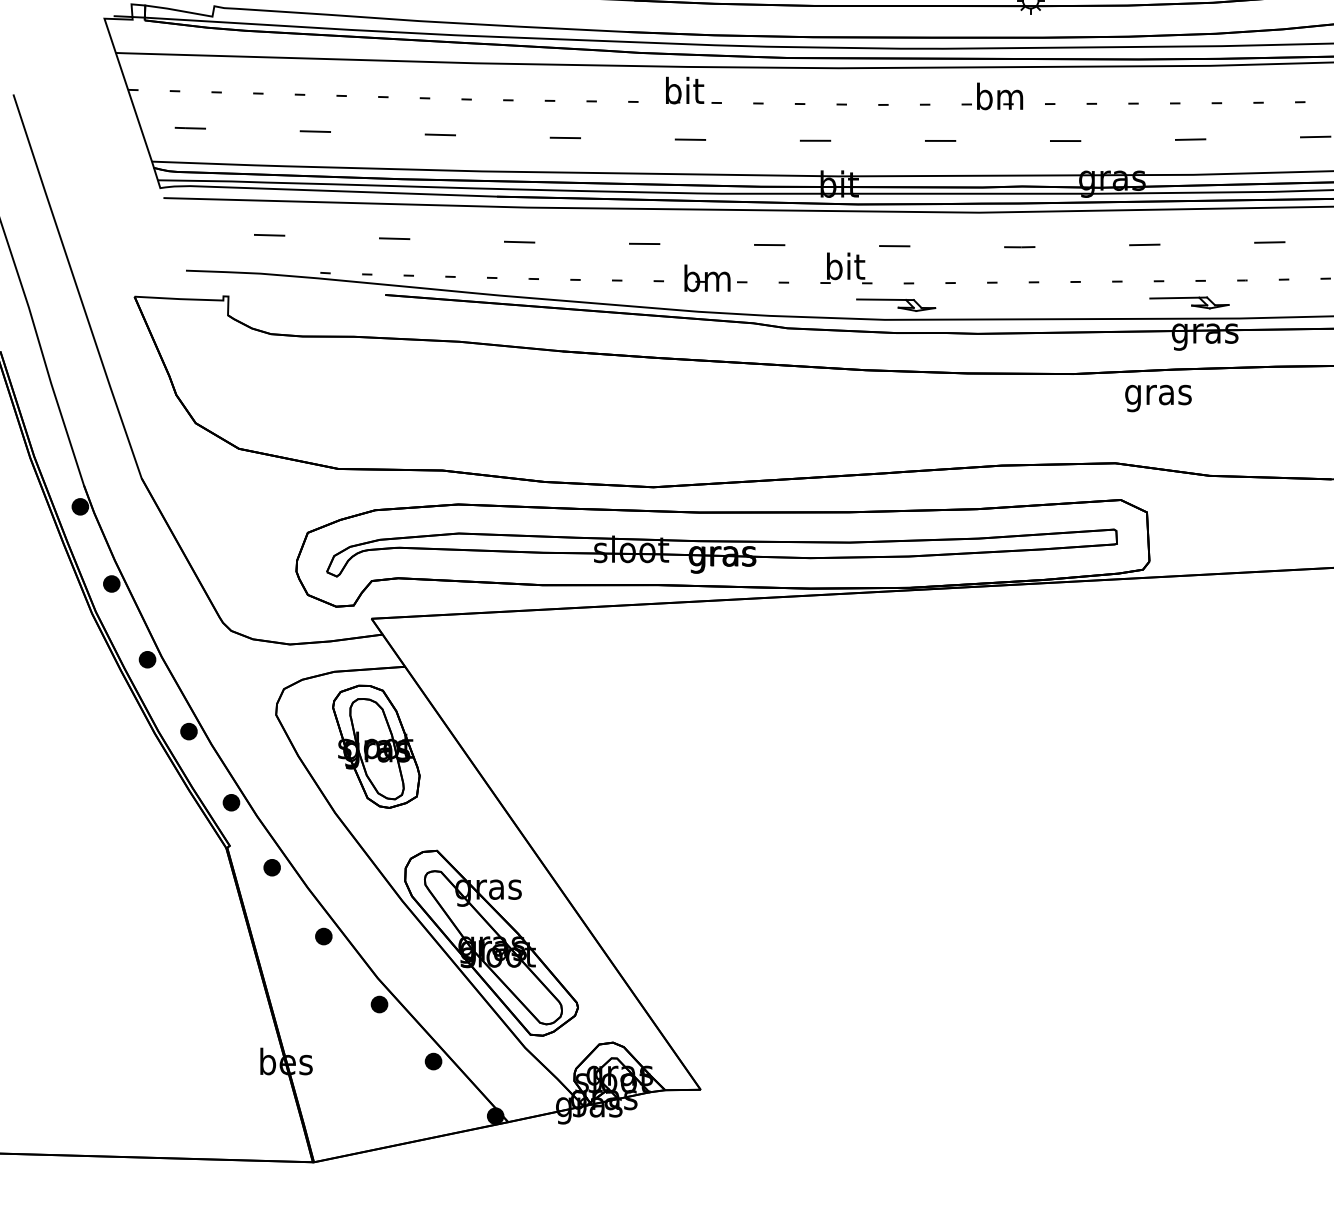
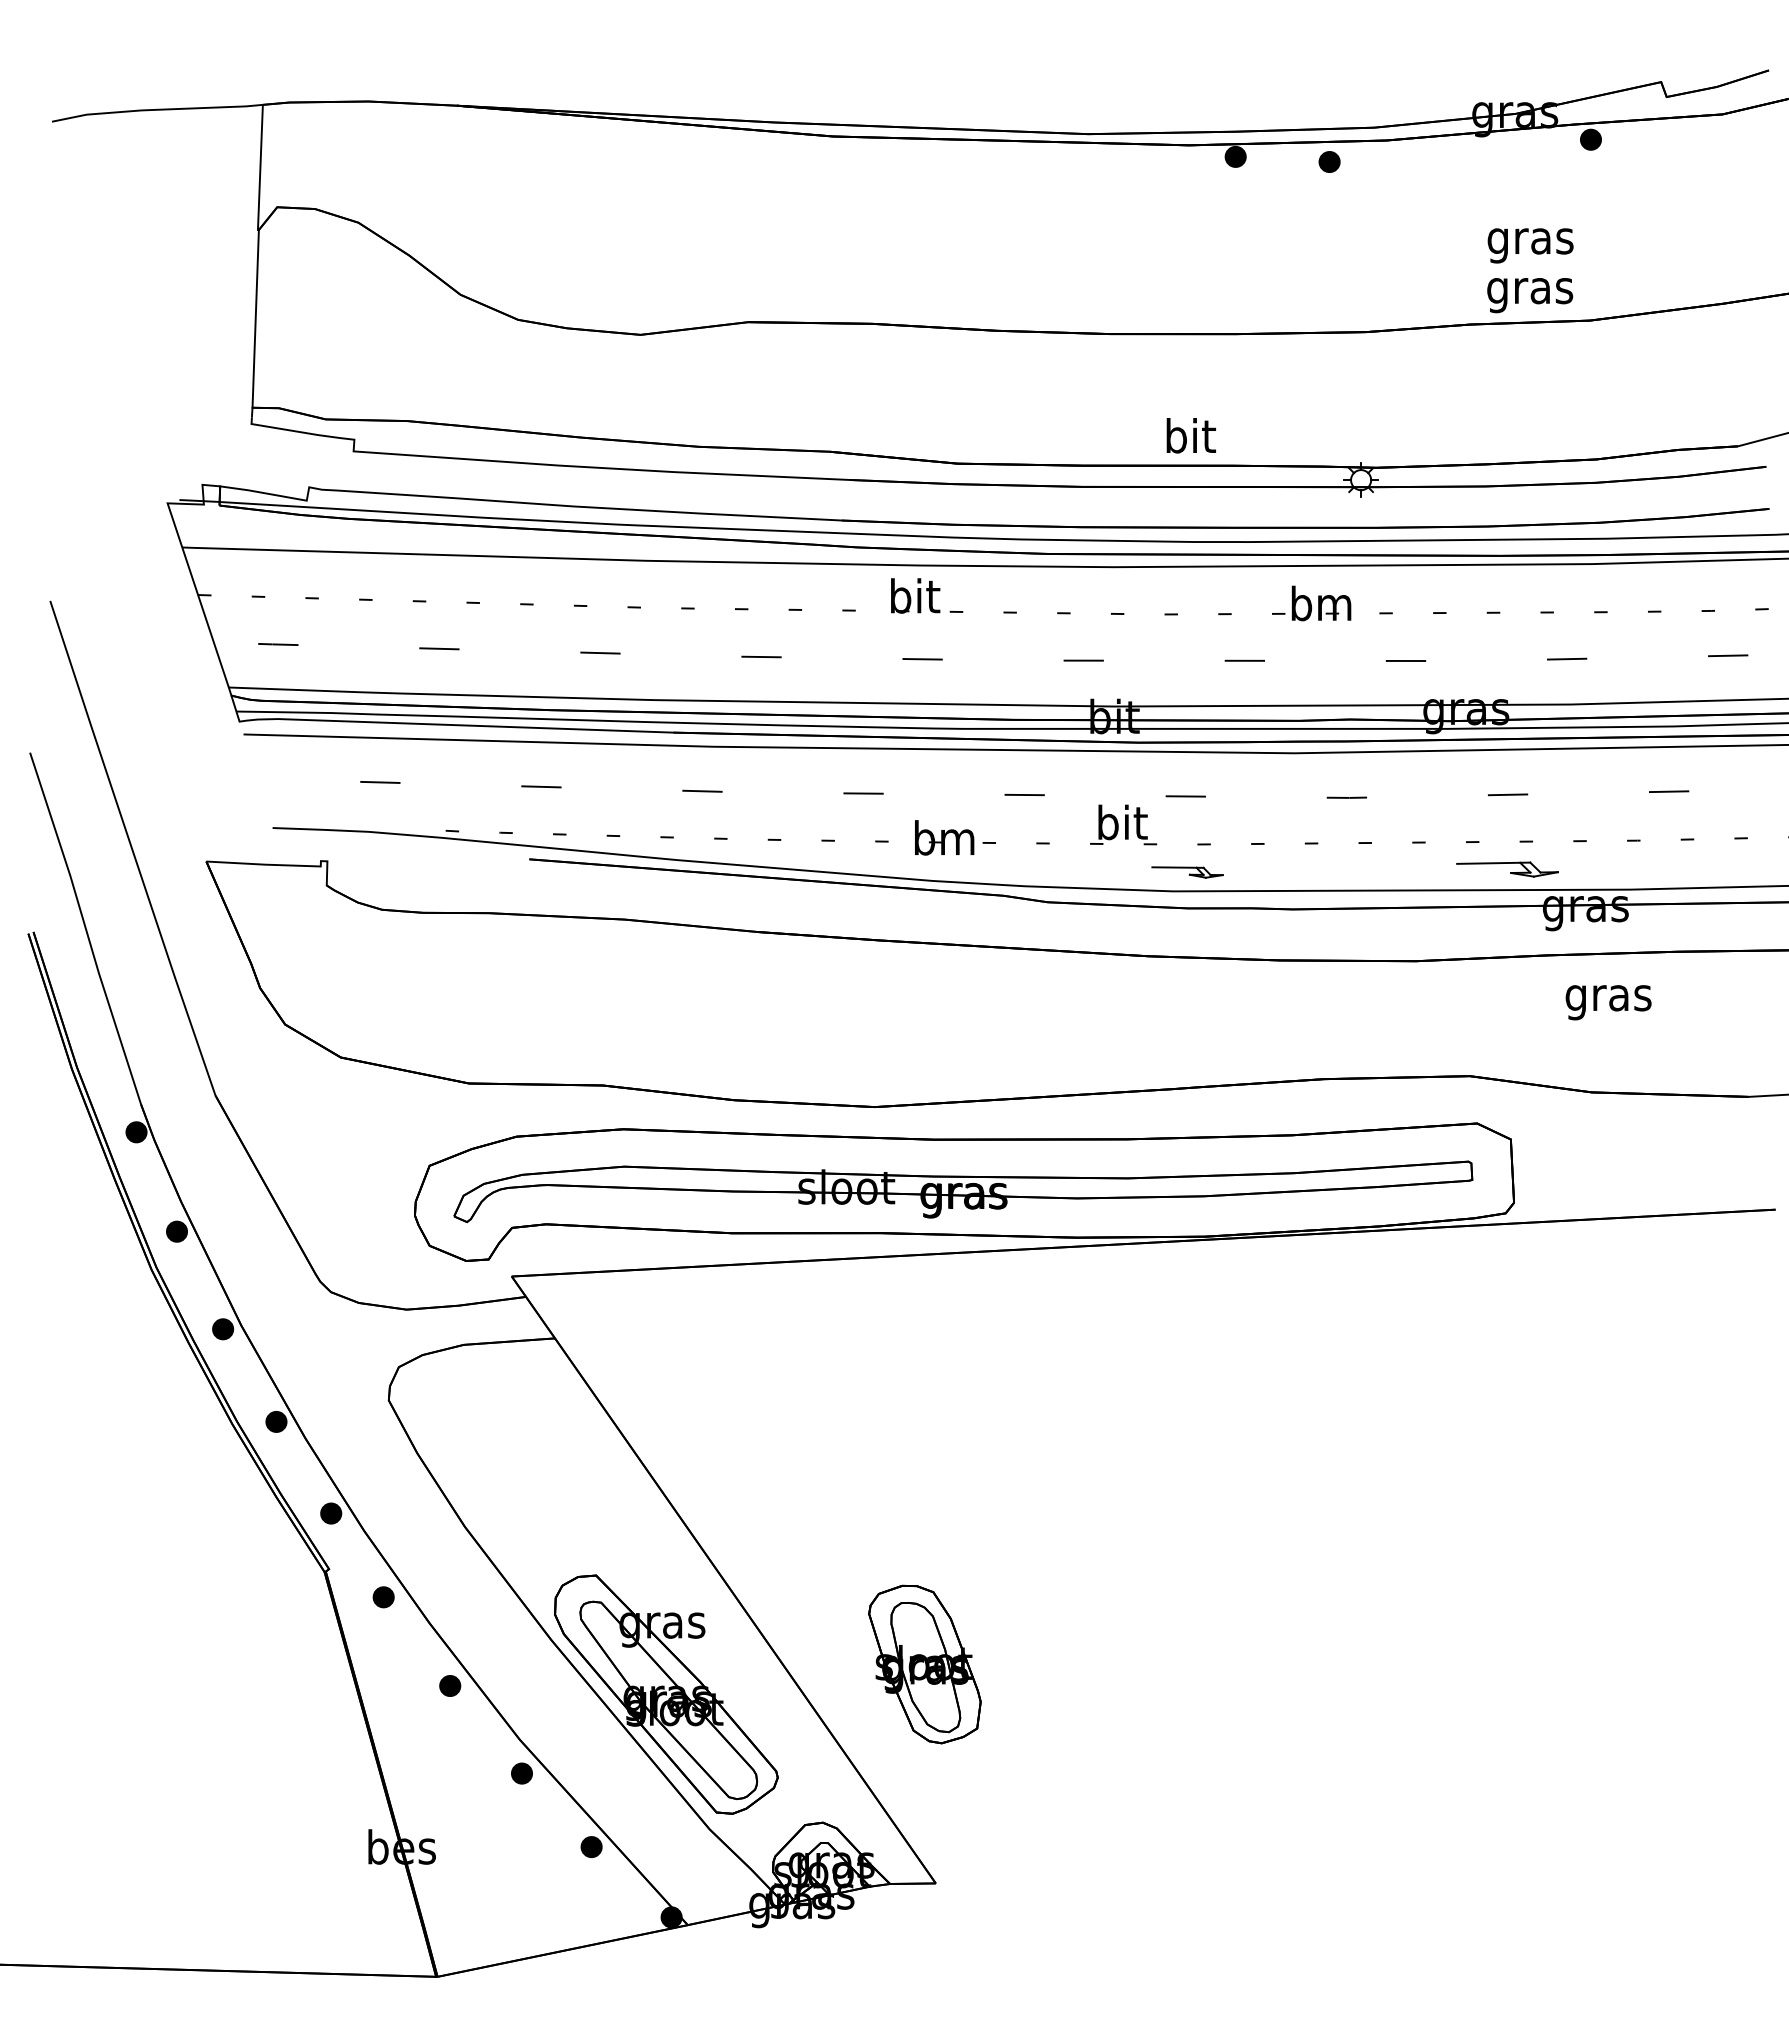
part: (1189, 302) -> (1507, 869), moved
part: (896, 305) -> (1187, 872), size x0.7
text: (1158, 398) -> (1608, 1002), moved
part: (376, 746) -> (924, 1664), moved

